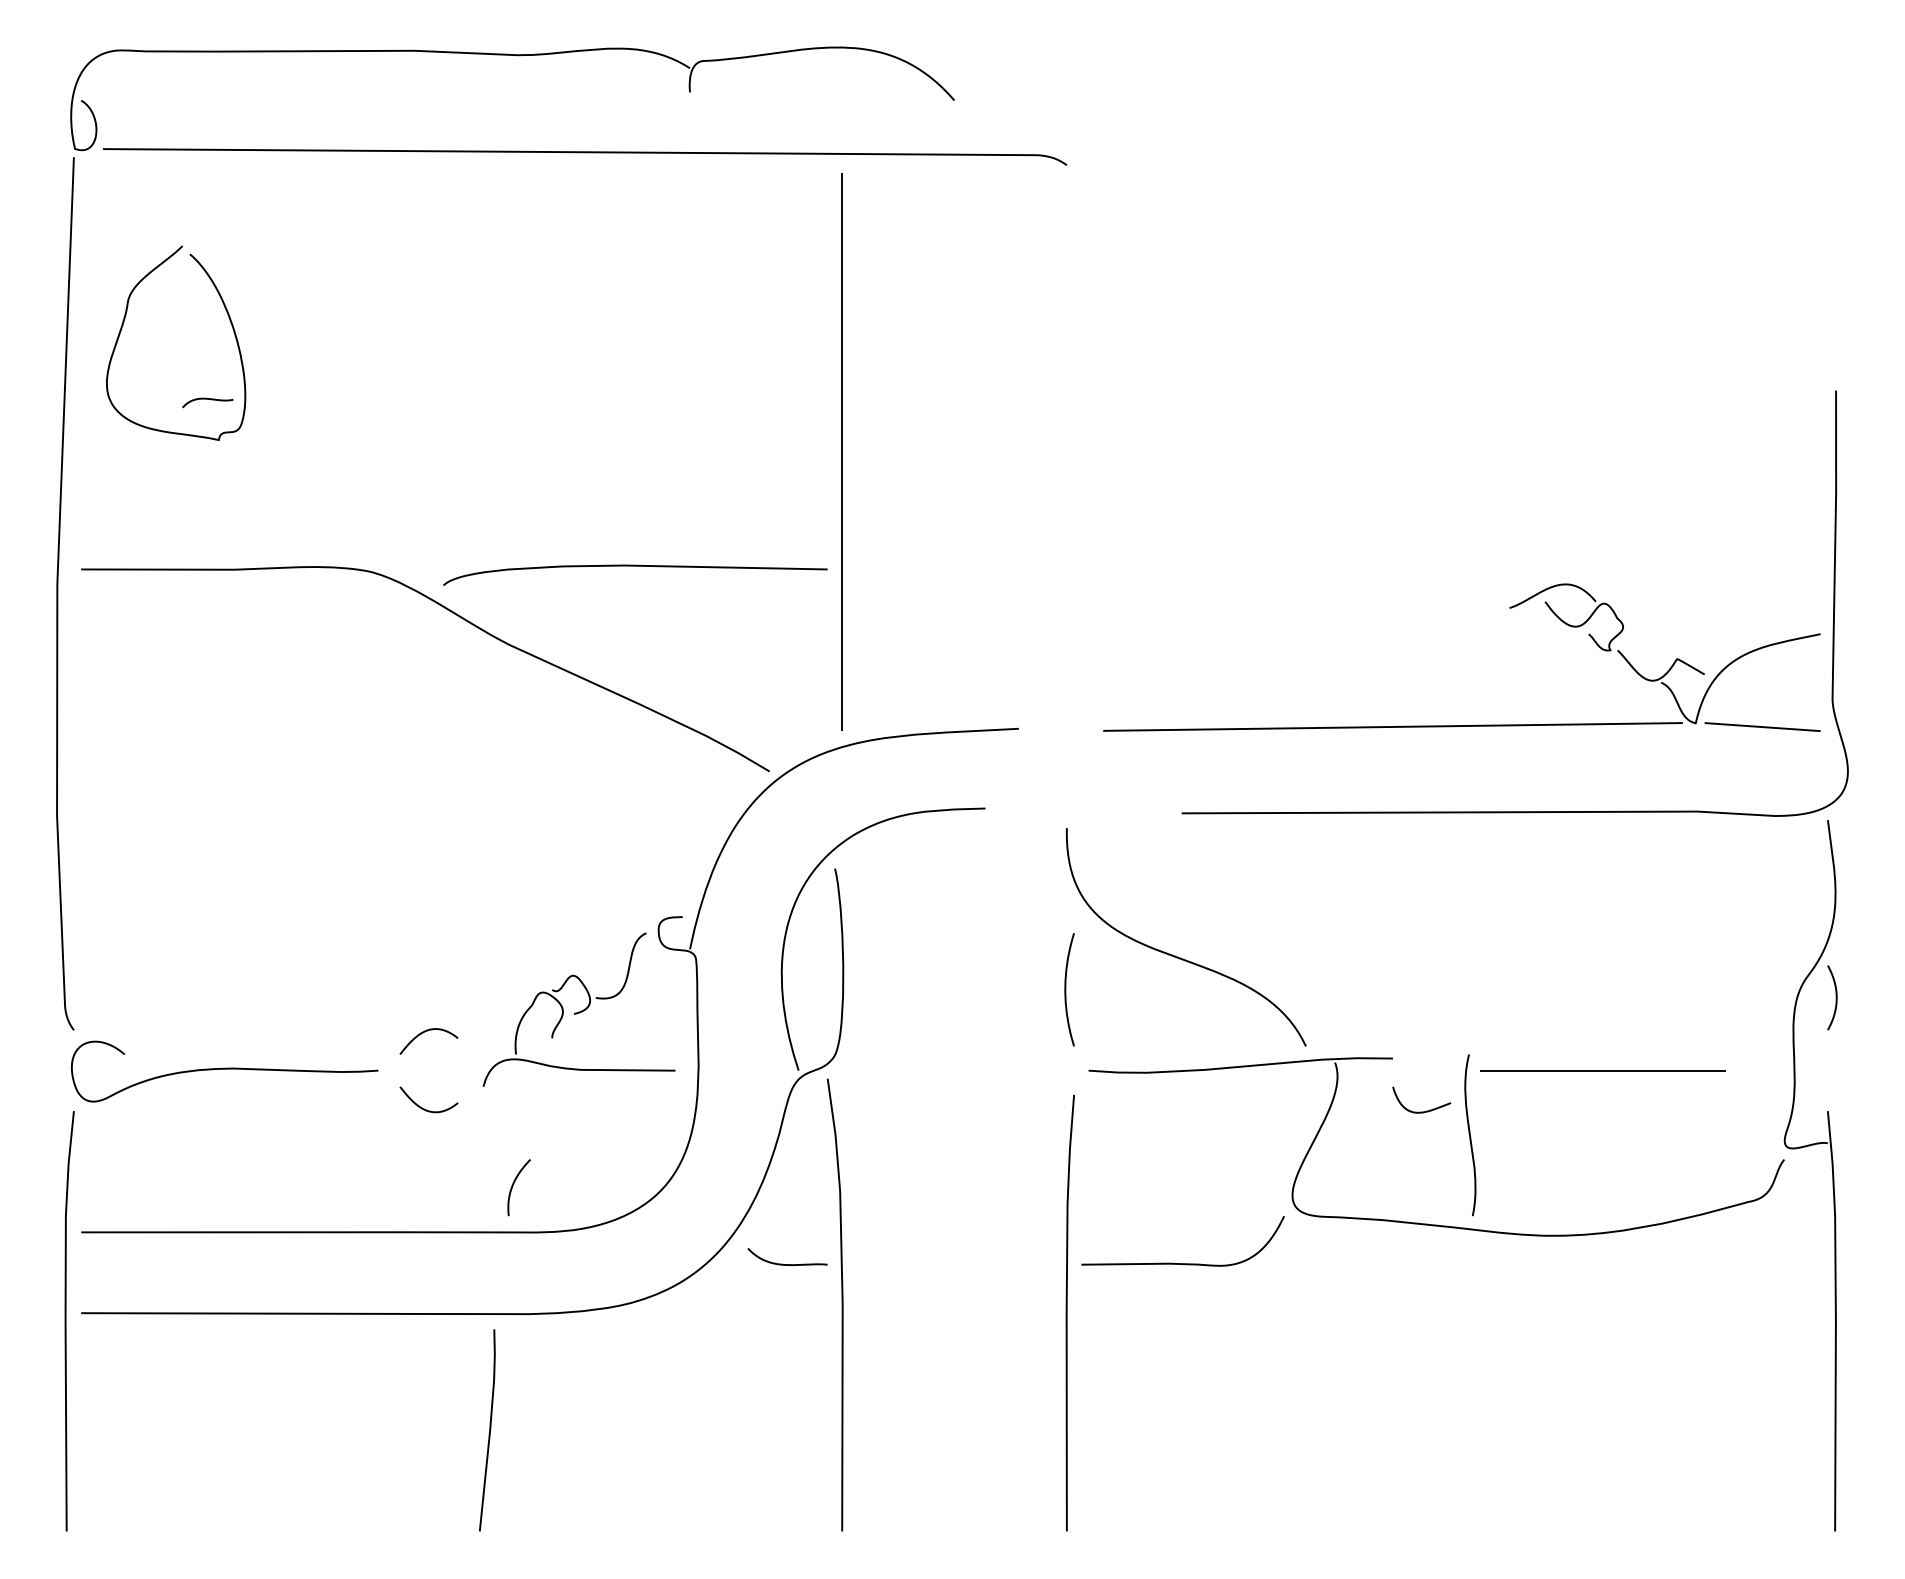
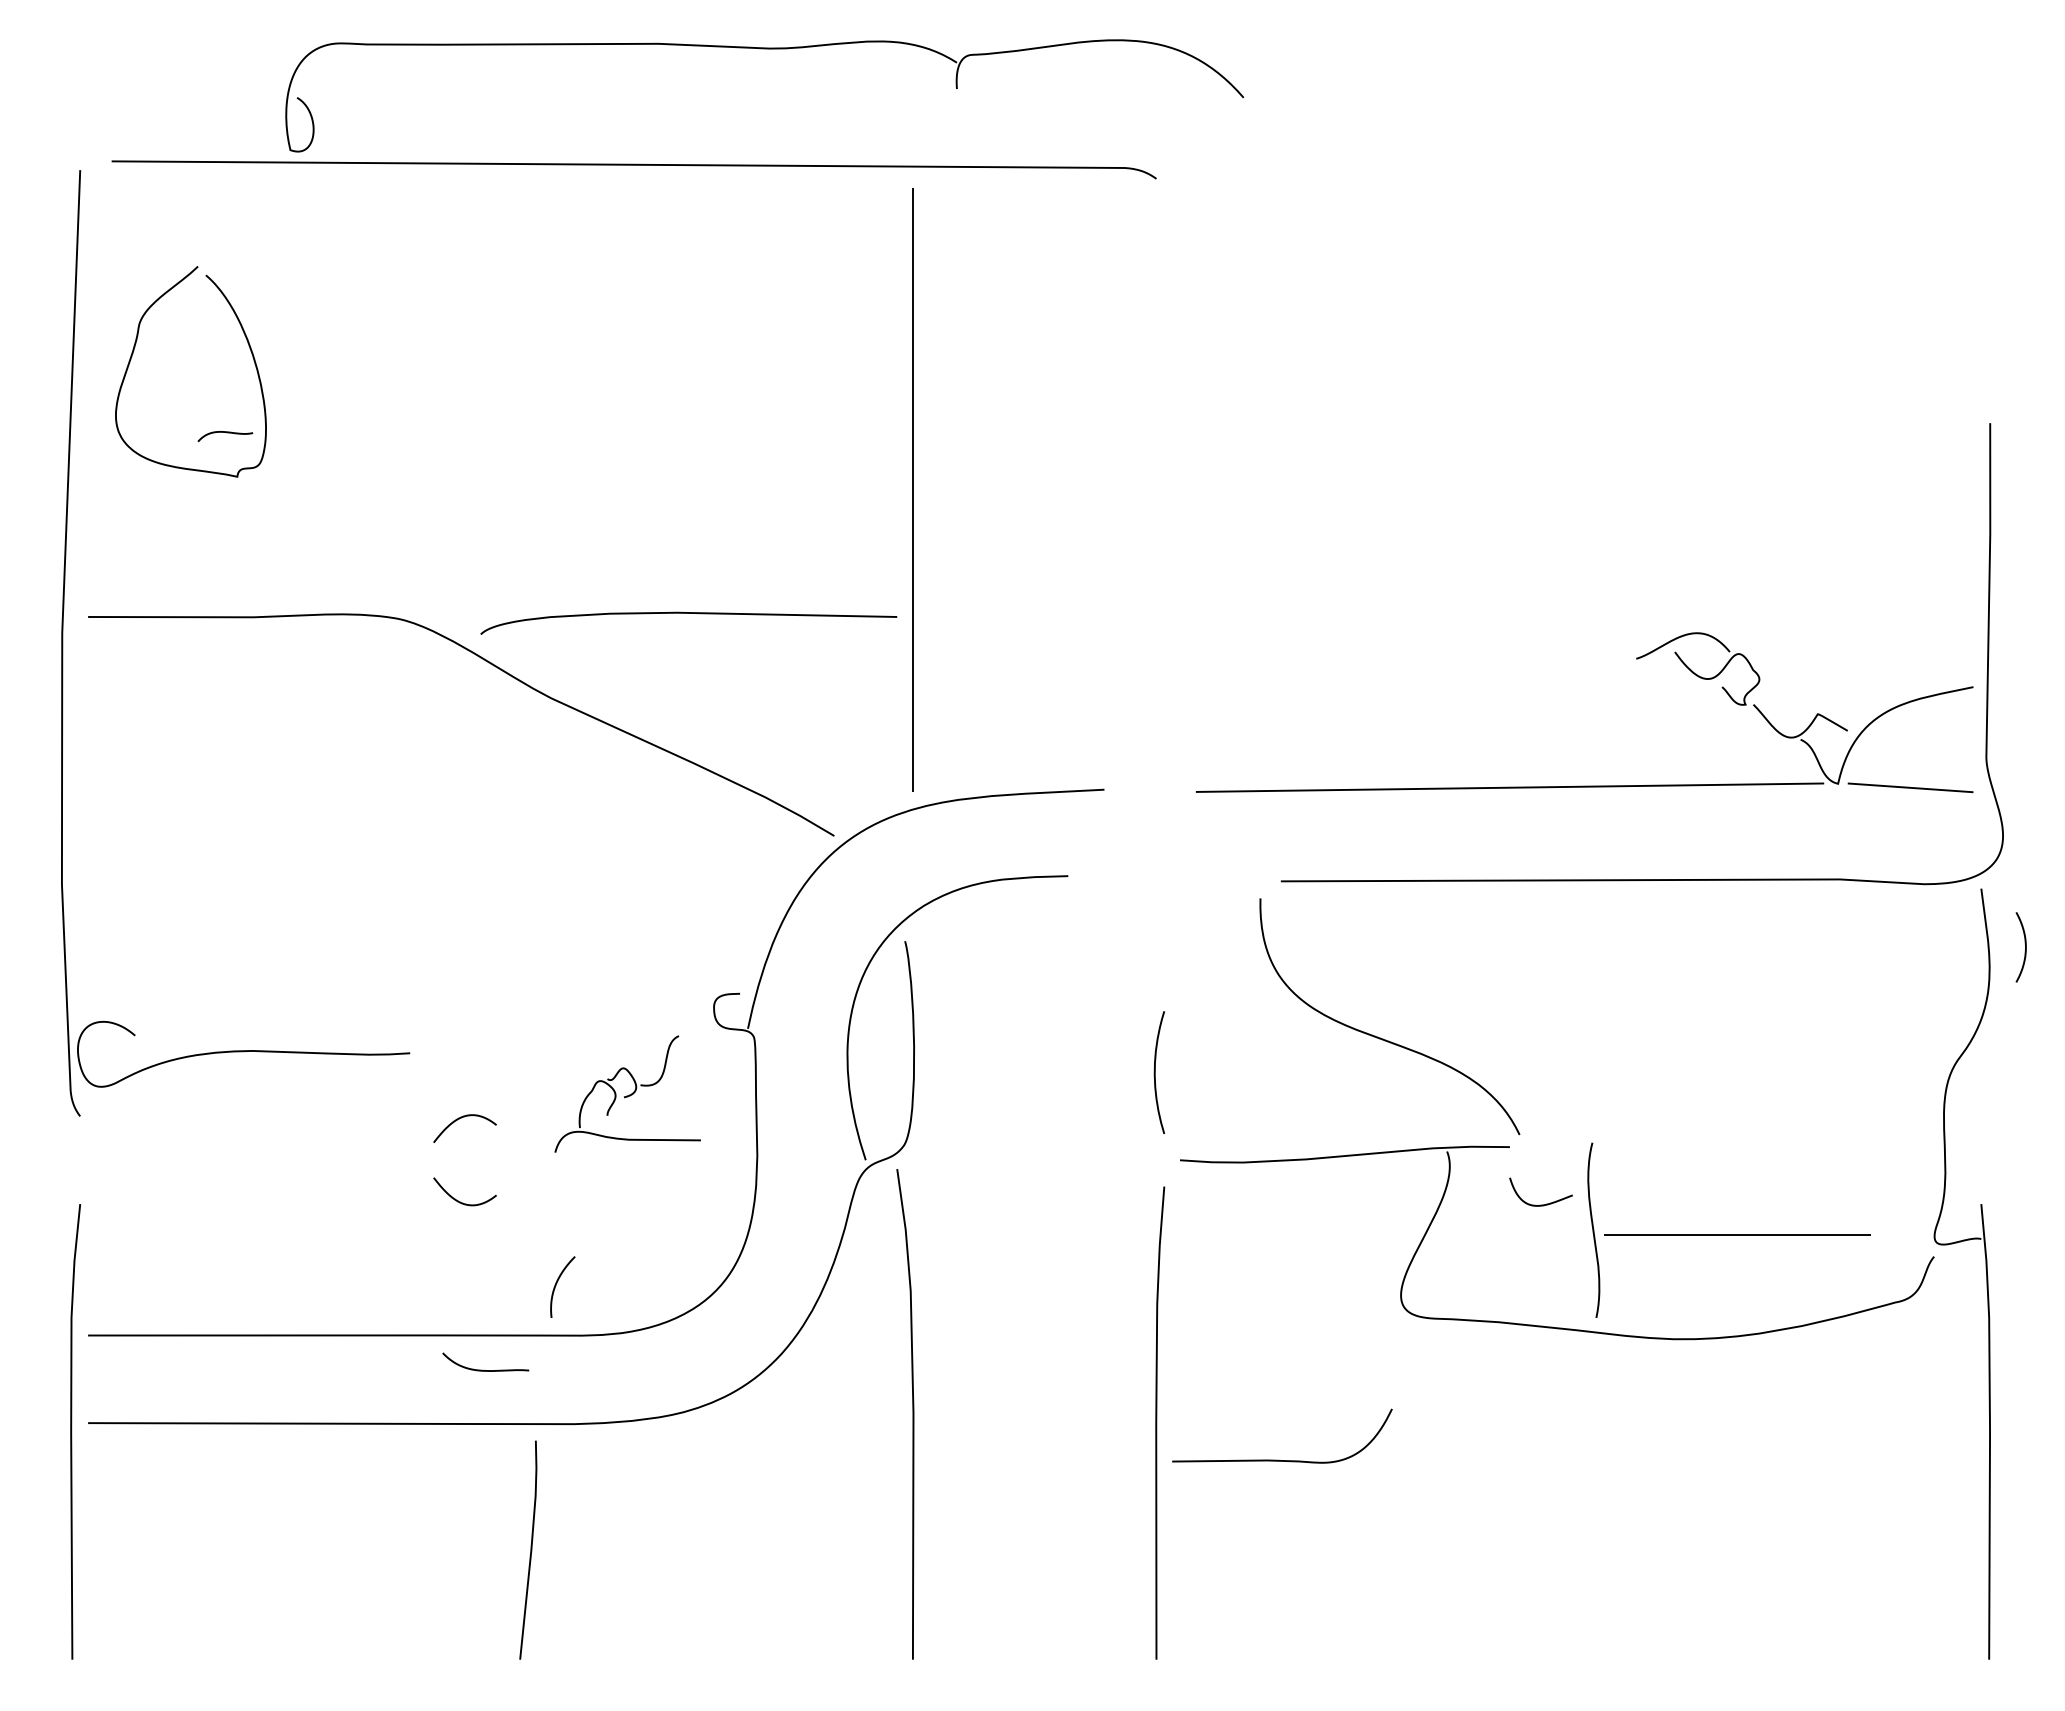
part: (512, 56) -> (764, 49), moved
curve: (1180, 957) -> (1383, 1038), moved
curve: (1836, 998) -> (2025, 947), moved
part: (578, 1009) -> (627, 1093), size x0.7
curve: (224, 1069) -> (243, 1052), moved
line: (1602, 1069) -> (1737, 1234), moved
curve: (1179, 1262) -> (1278, 1459), moved
curve: (784, 1263) -> (482, 1369), moved

